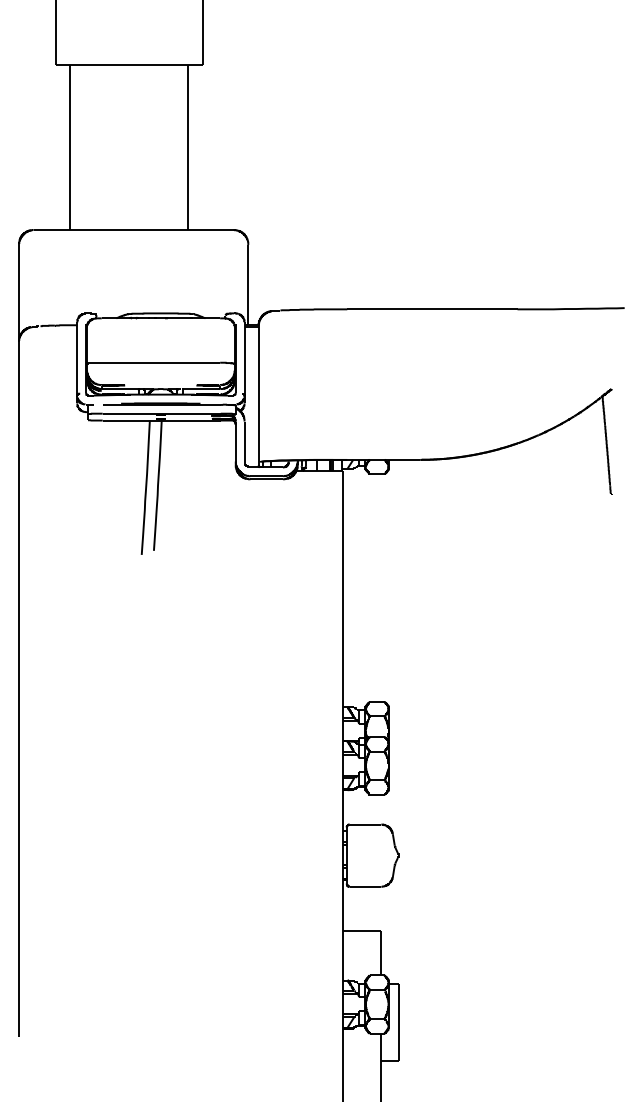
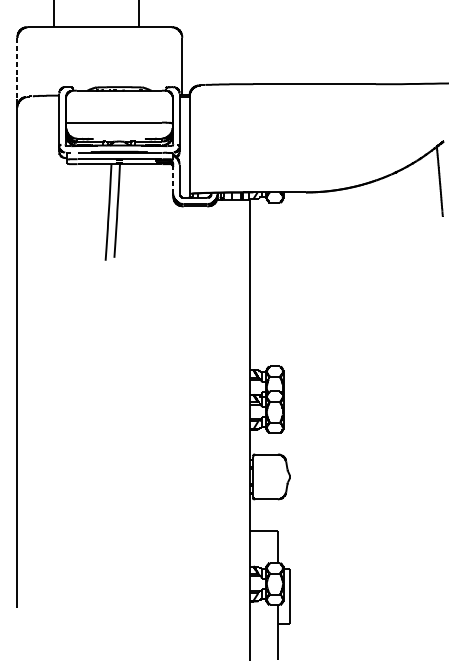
line: (18, 287) -> (17, 68), solid -> dashed
line: (235, 441) -> (173, 179), solid -> dashed

